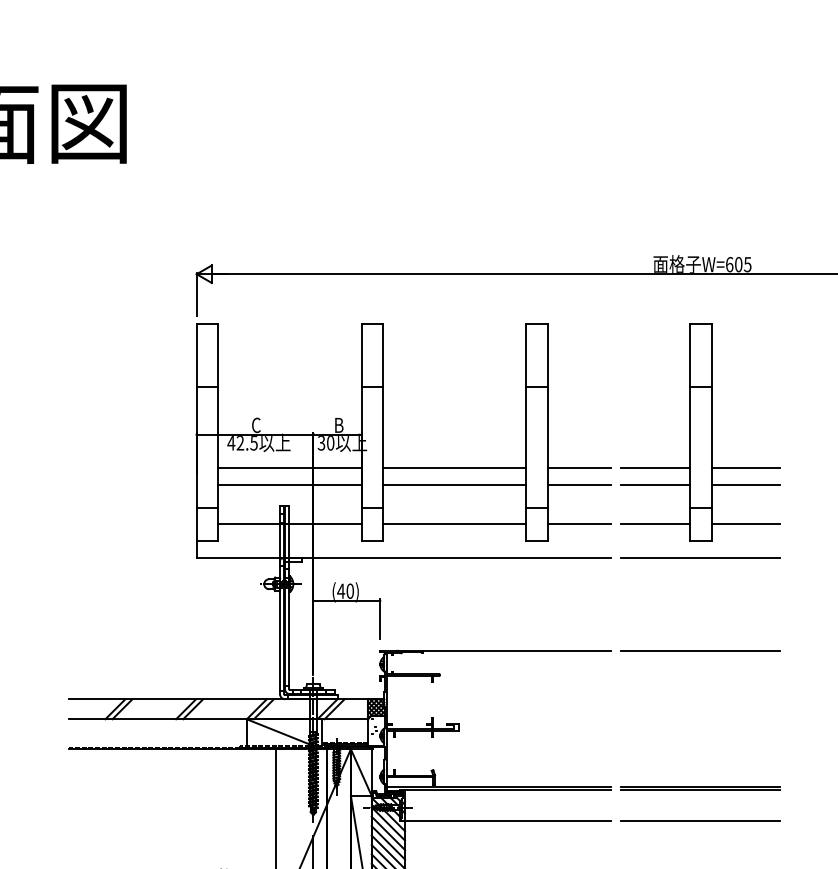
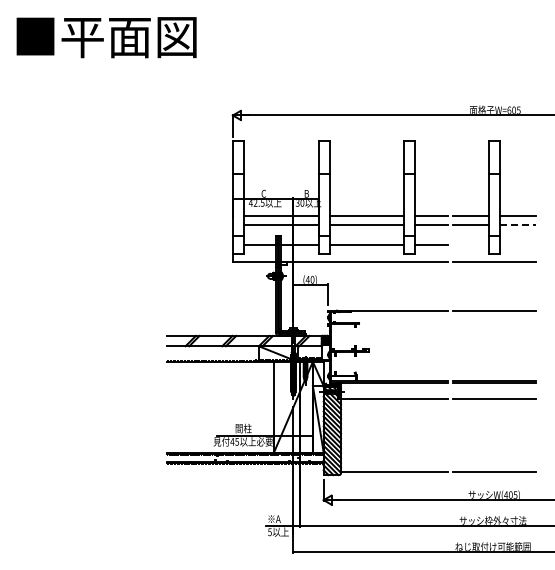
line: (745, 484) -> (517, 224), solid -> dashed
line: (654, 524) -> (470, 245), removed
line: (745, 524) -> (517, 245), removed

